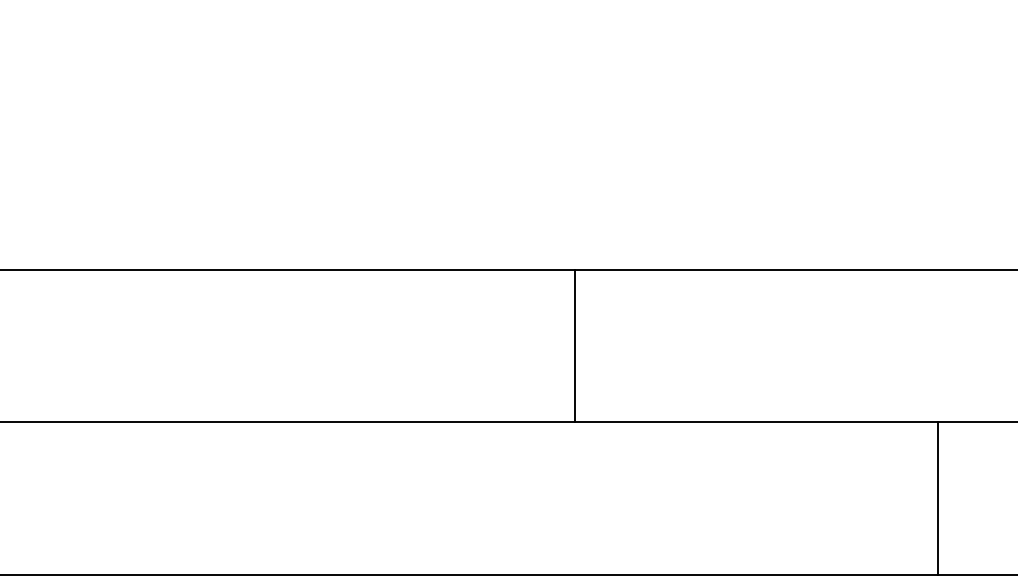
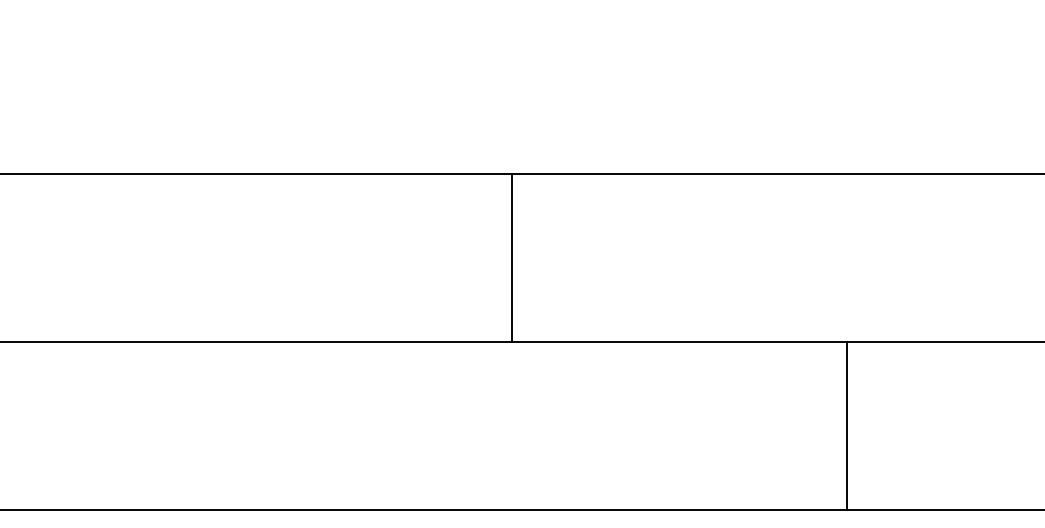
line: (574, 345) -> (511, 257), moved
line: (938, 498) -> (847, 425), moved

